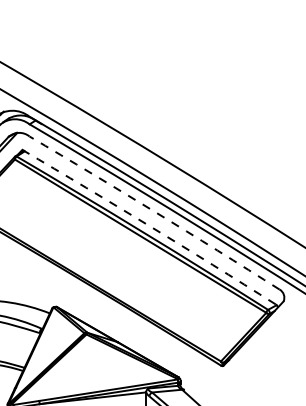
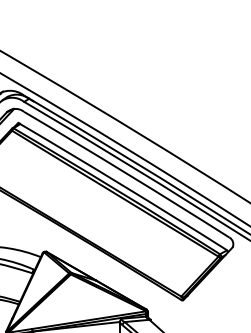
arc: (155, 211) -> (127, 173), dashed -> solid
arc: (149, 226) -> (122, 185), dashed -> solid

